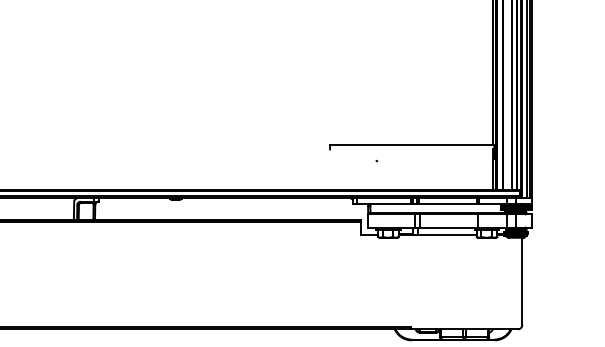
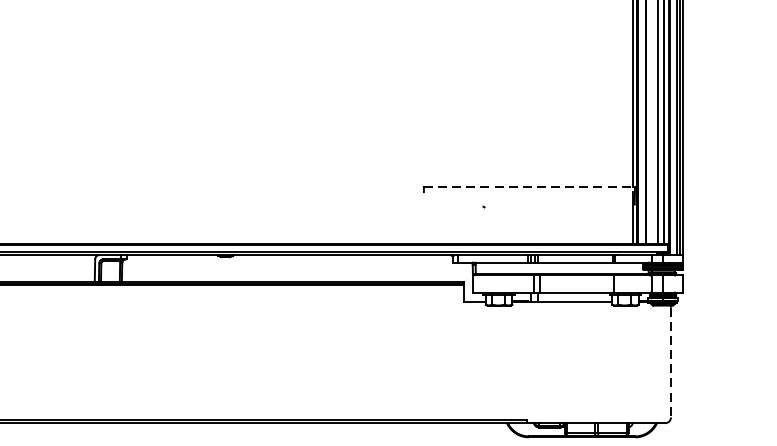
line: (412, 145) -> (529, 187), solid -> dashed
line: (522, 282) -> (671, 363), solid -> dashed

